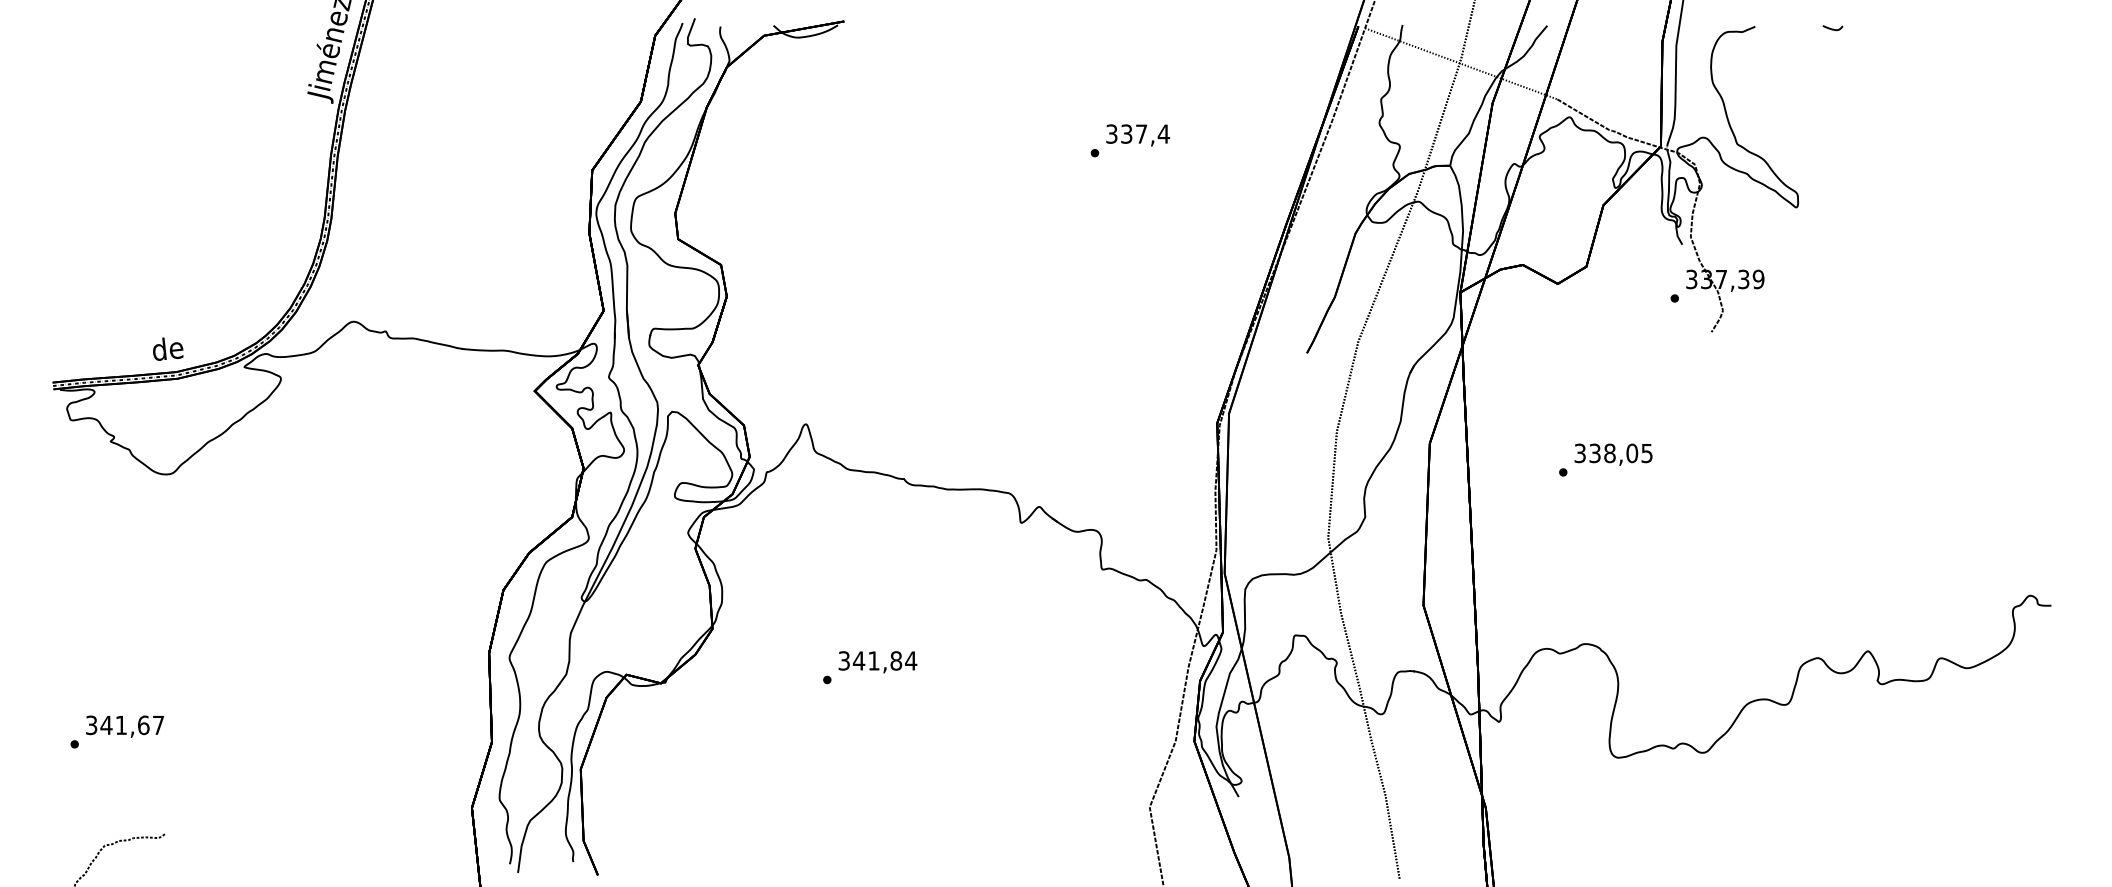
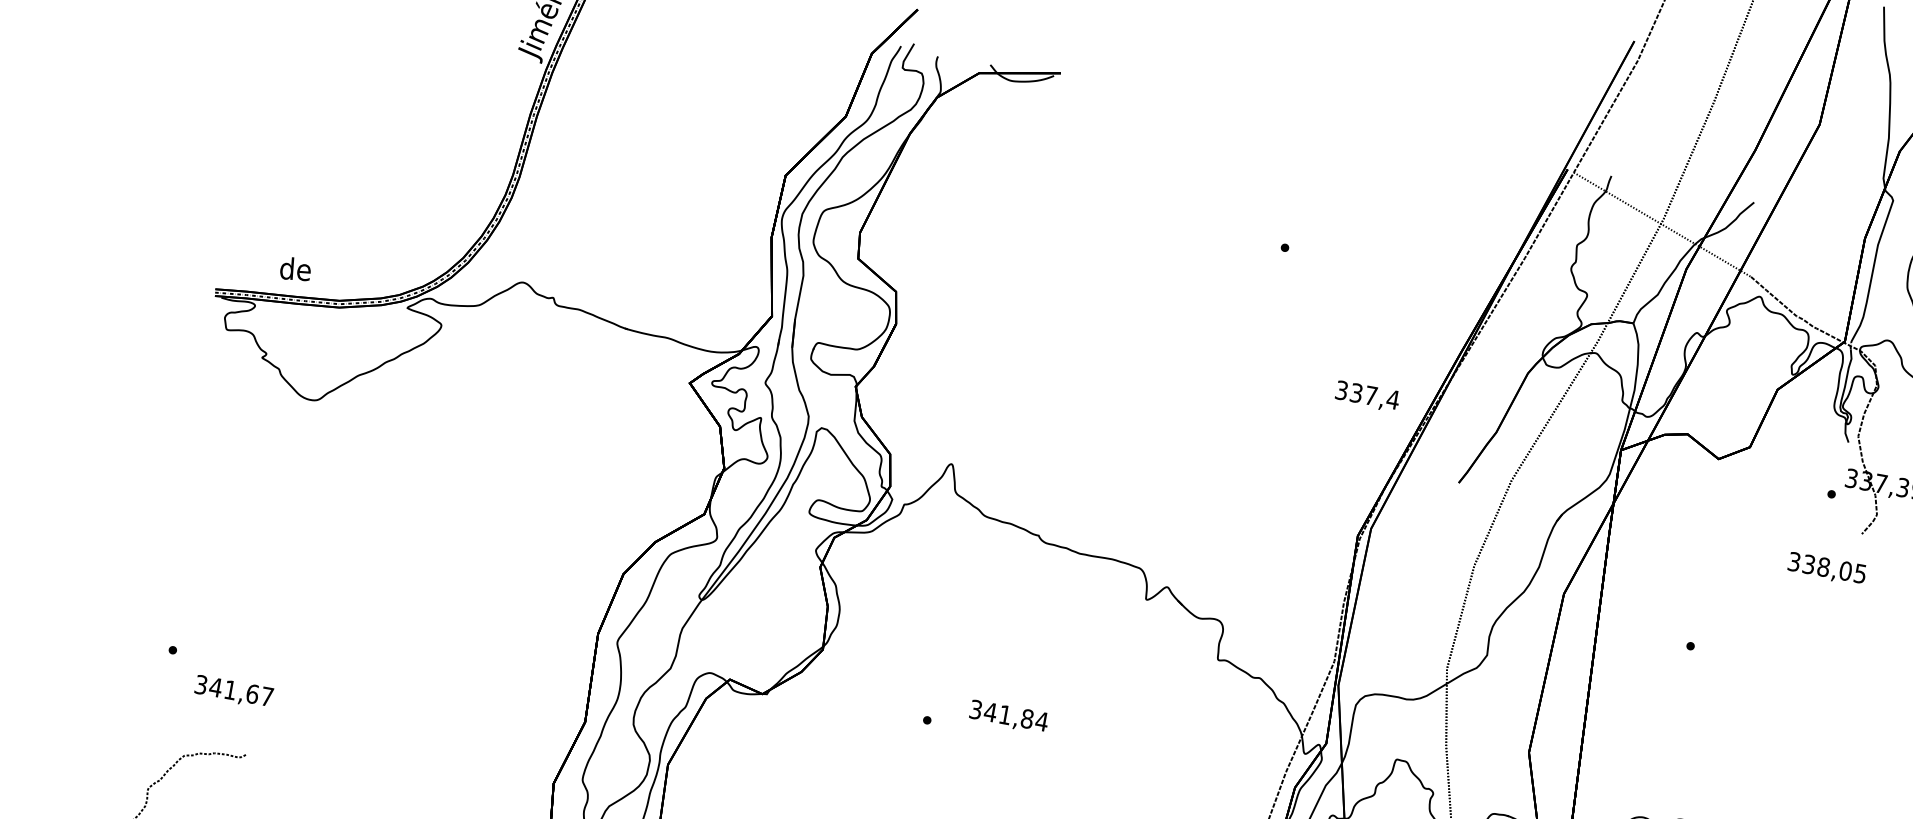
text: (1137, 135) -> (1366, 396), moved
text: (168, 348) -> (296, 269), moved
text: (1613, 454) -> (1827, 568), moved
text: (877, 662) -> (1008, 717), moved
text: (124, 726) -> (233, 691), moved

